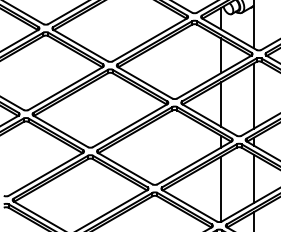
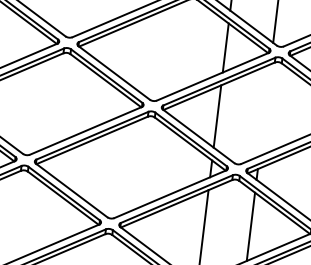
line: (253, 95) -> (264, 109), removed

